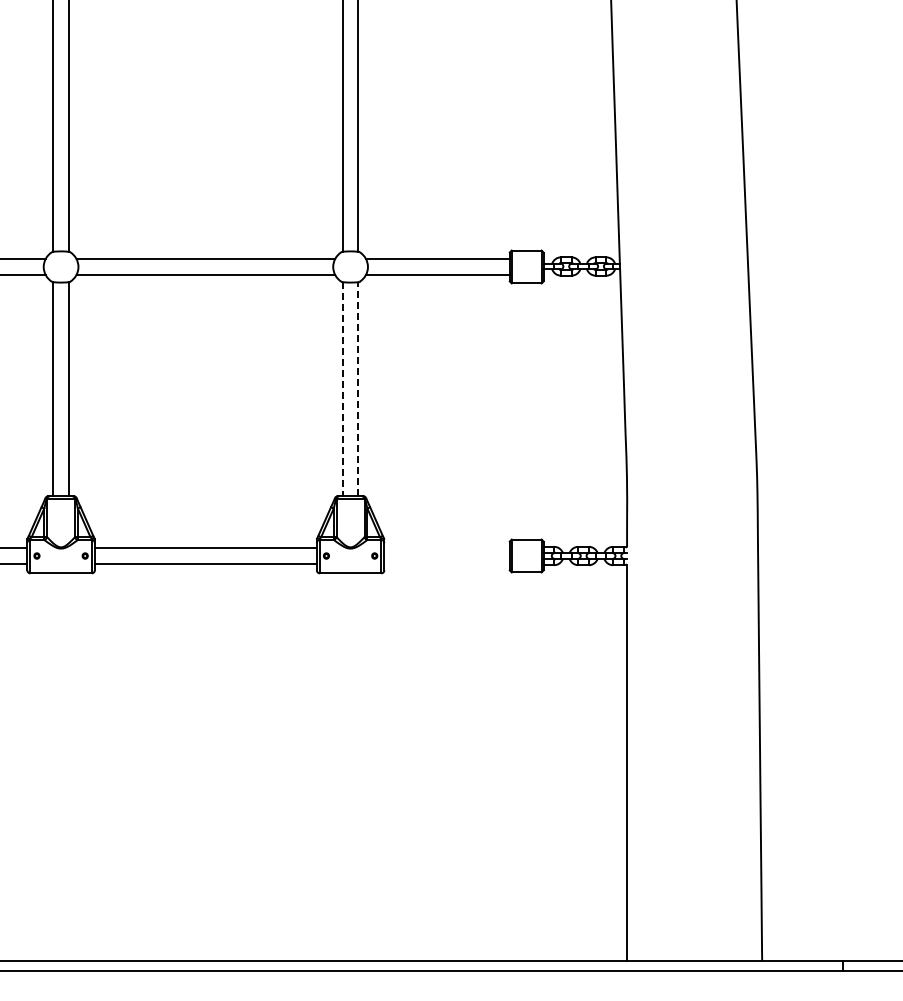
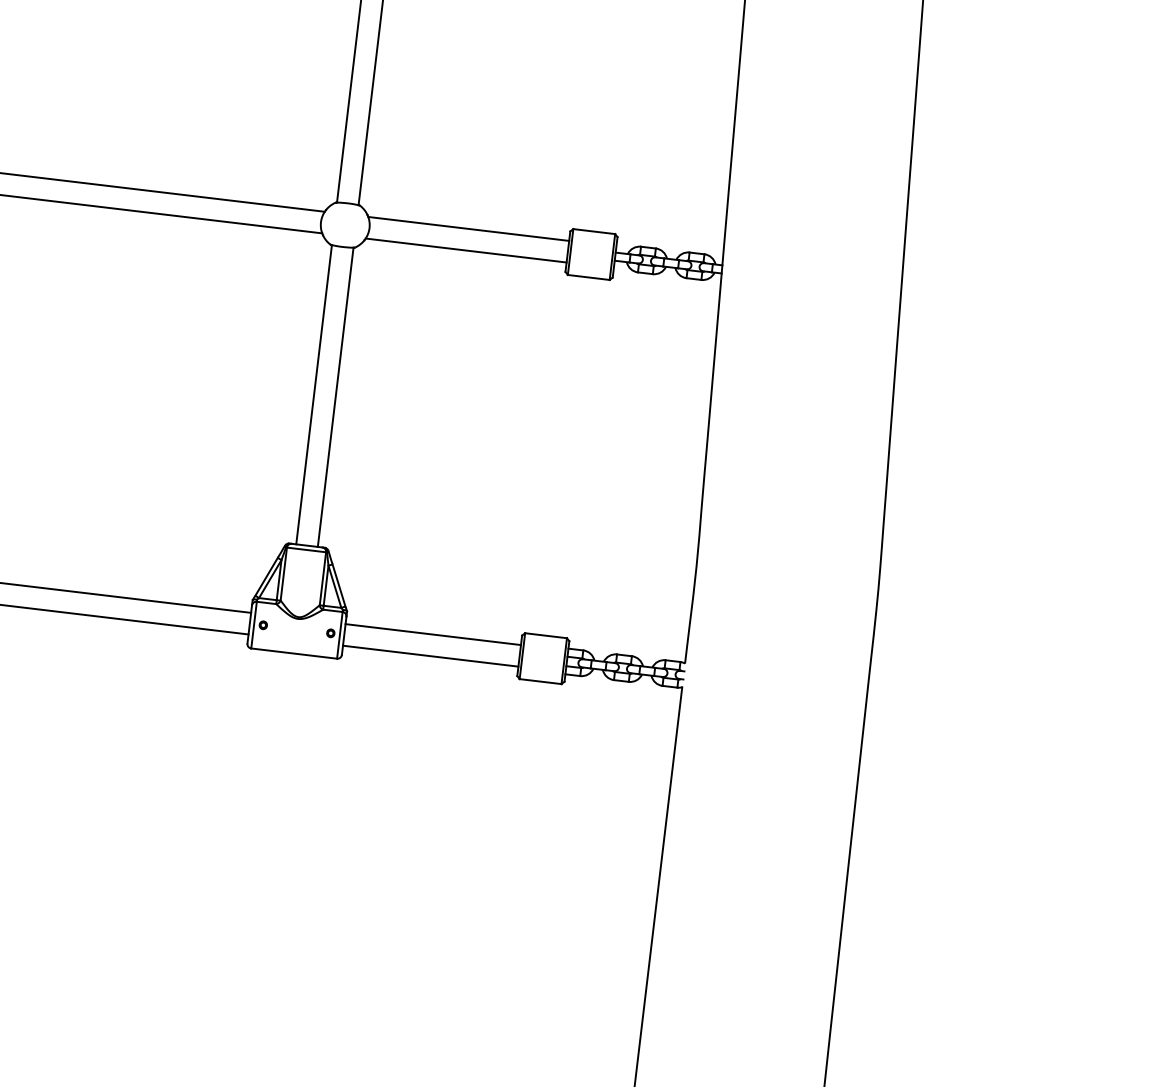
line: (358, 388) -> (336, 396), dashed -> solid
line: (342, 389) -> (313, 395), dashed -> solid
line: (446, 548) -> (432, 634), added
line: (446, 563) -> (429, 655), added

